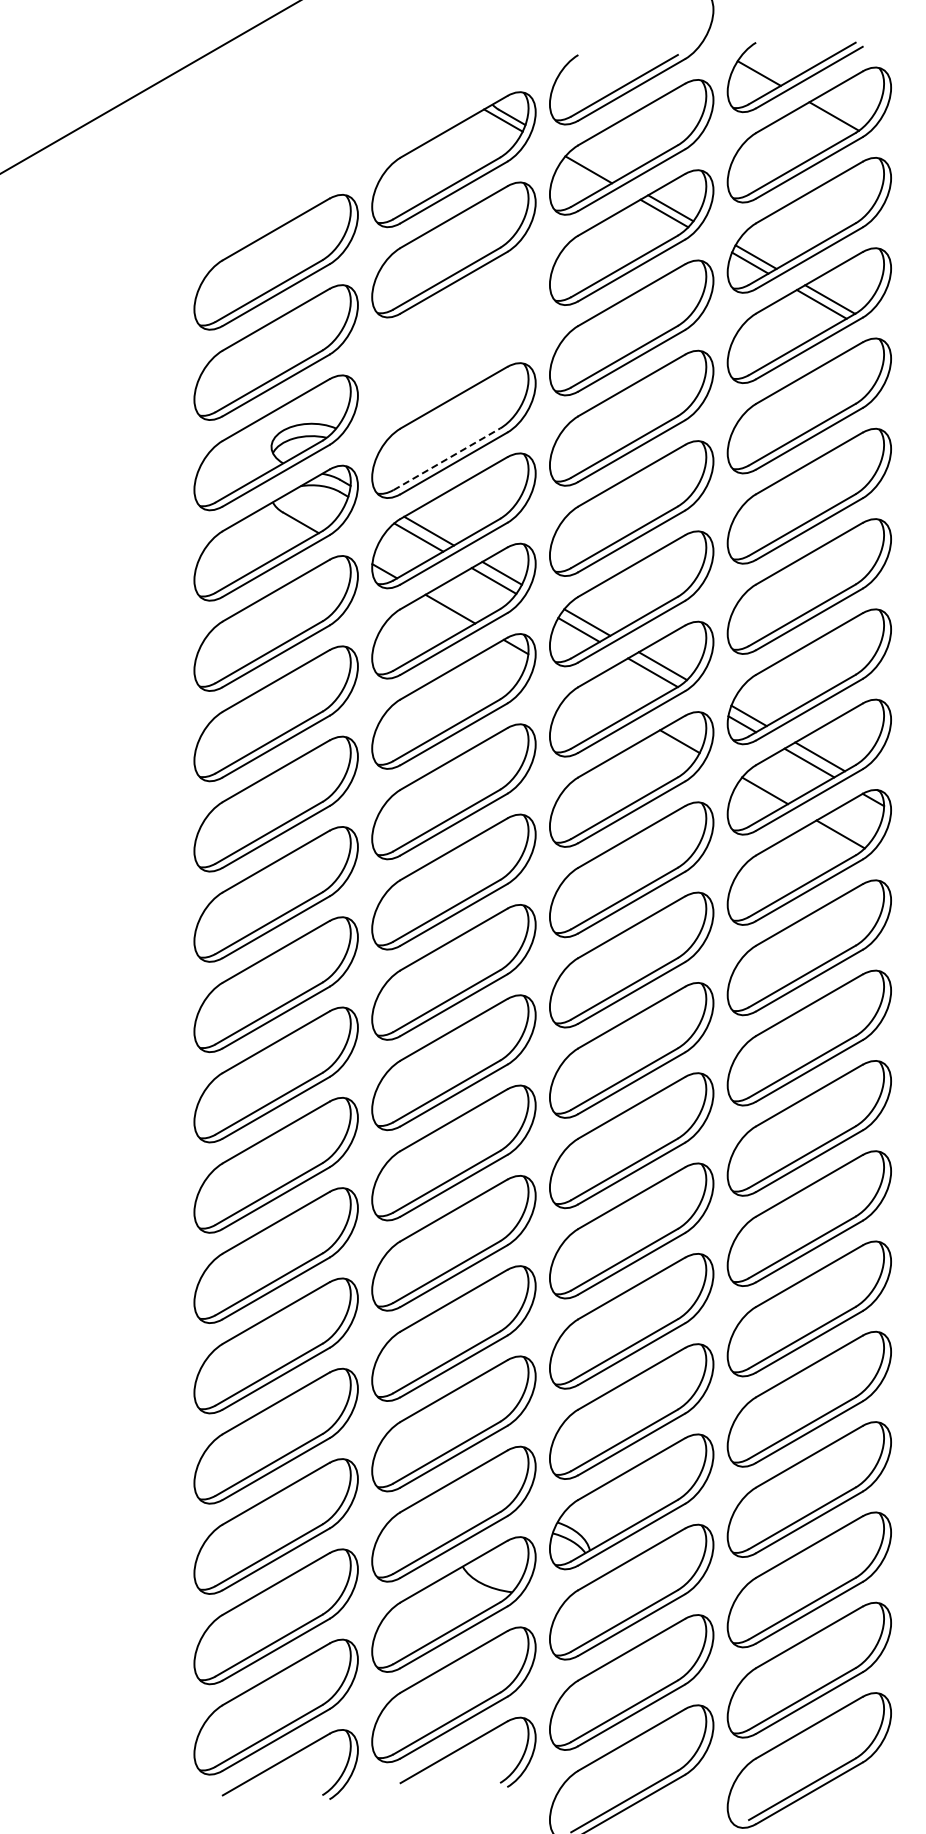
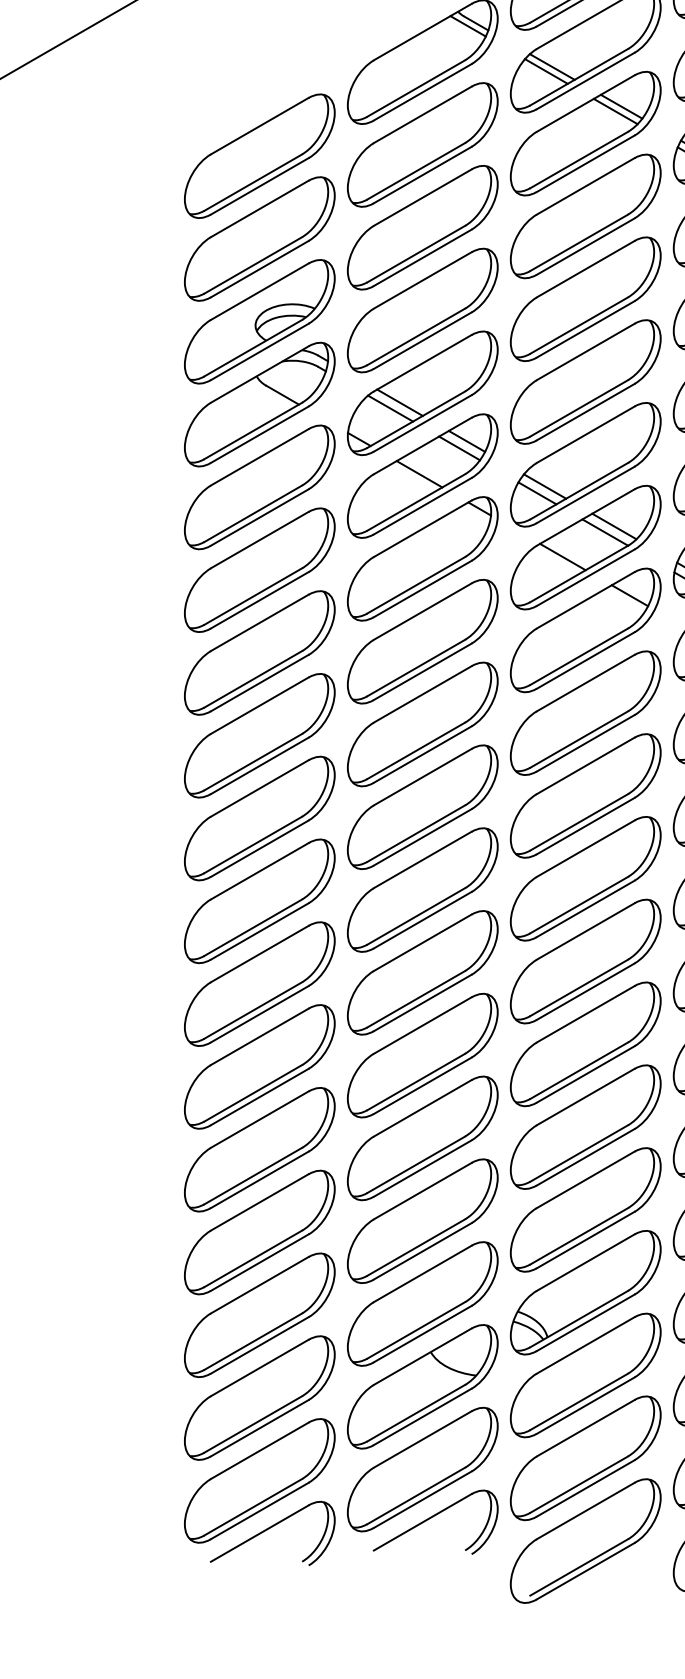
line: (594, 164) -> (551, 66), added
part: (453, 339) -> (422, 227), added
line: (446, 459) -> (415, 337), dashed -> solid
line: (606, 699) -> (562, 557), added

